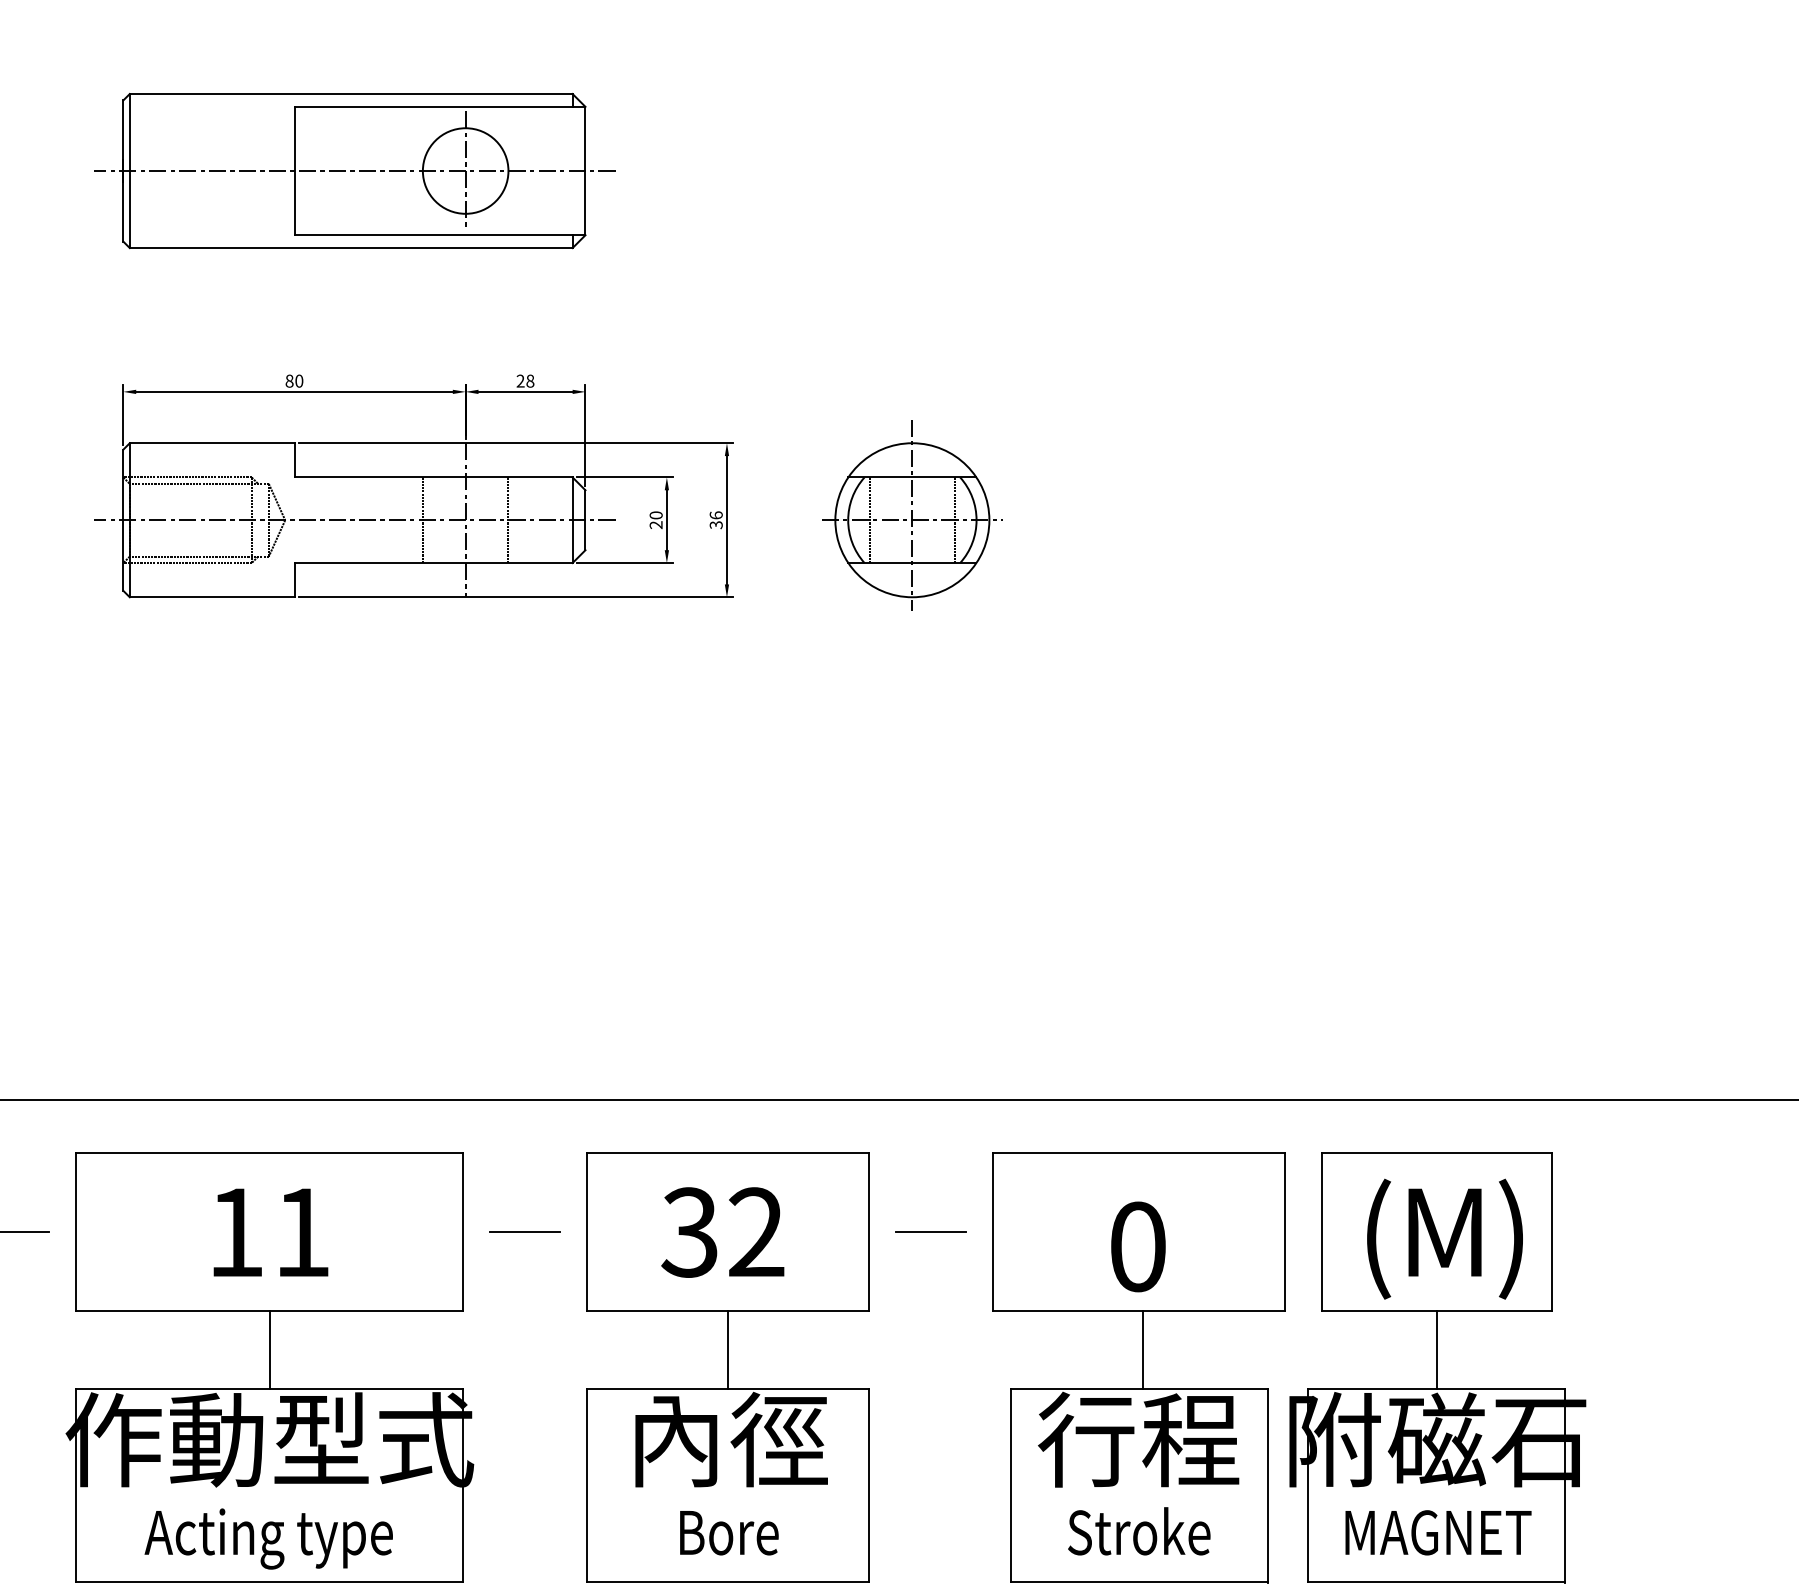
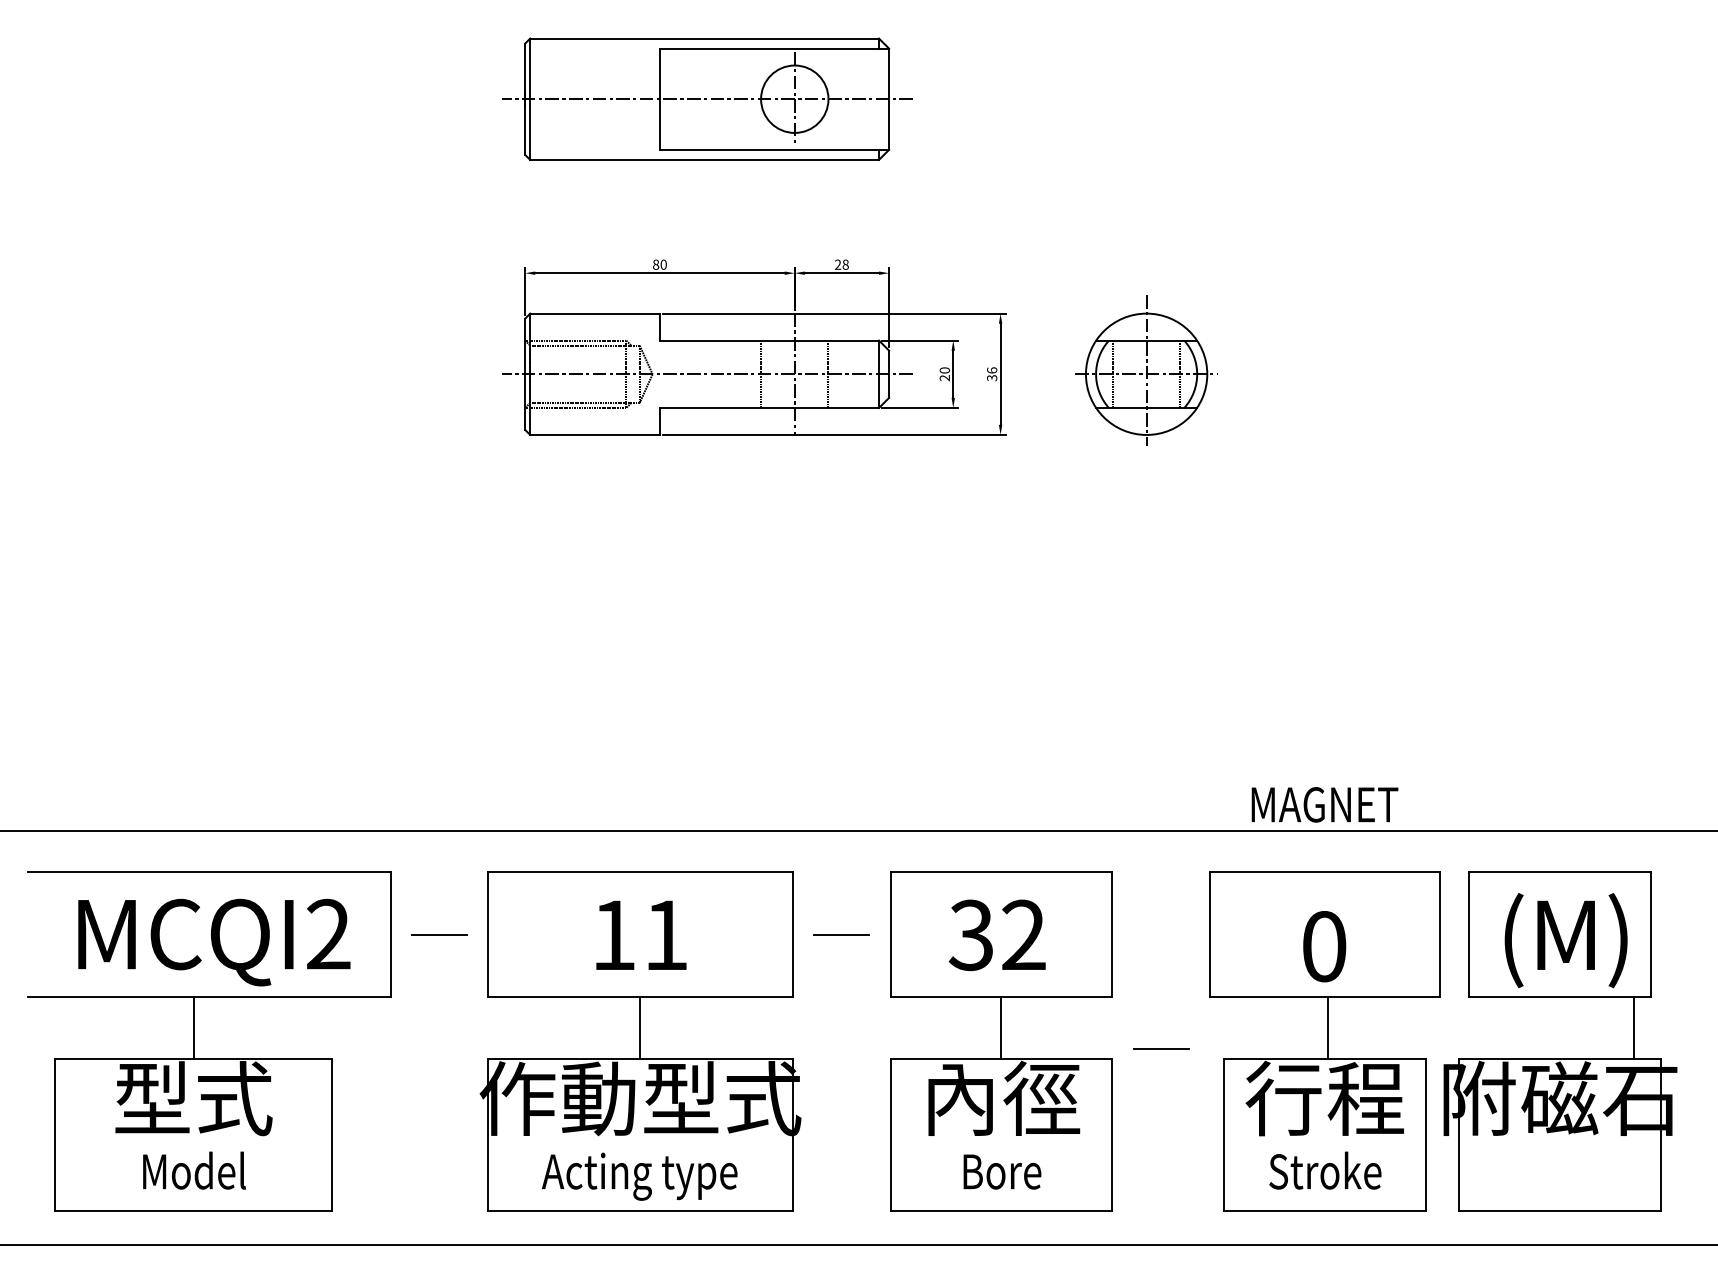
line: (931, 1231) -> (1161, 1048), moved
line: (1436, 1349) -> (1633, 1027), moved
text: (1437, 1532) -> (1324, 804), moved

